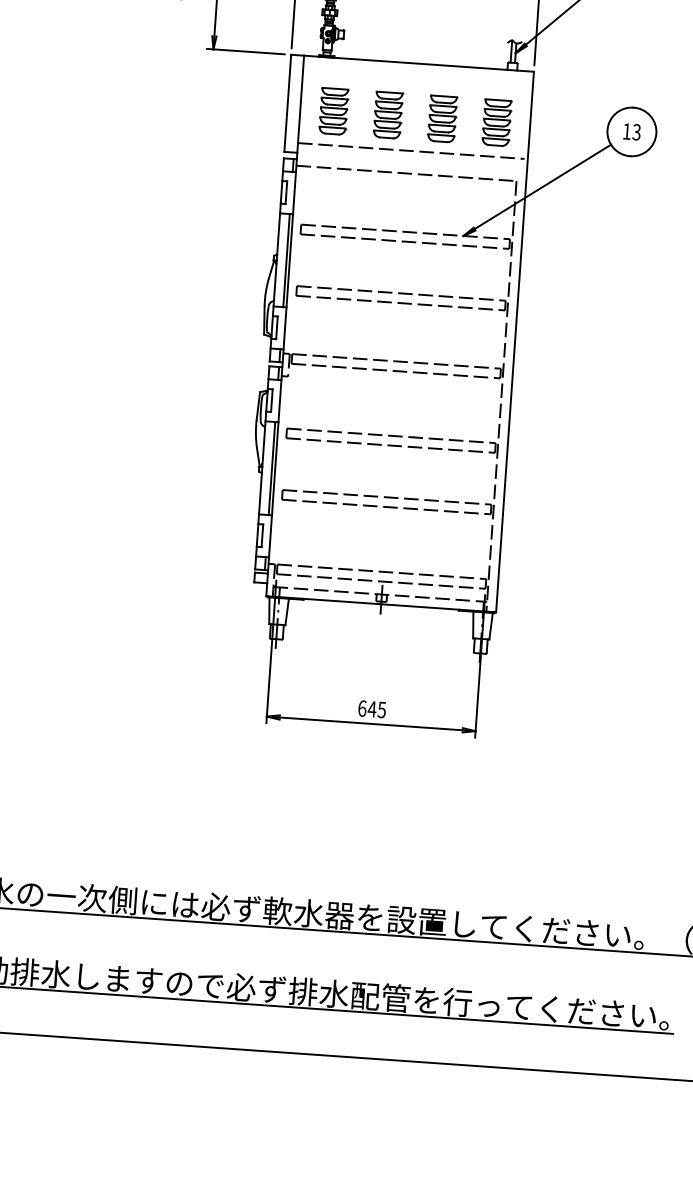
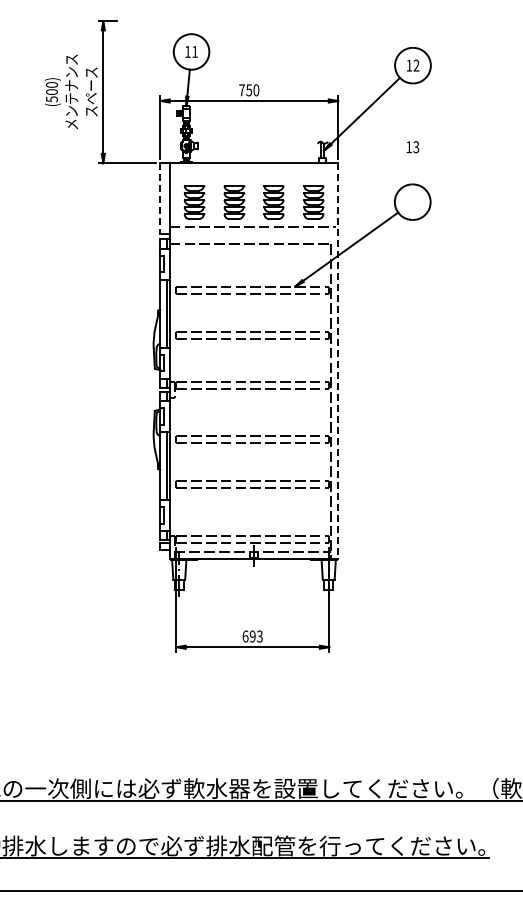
line: (288, 102) -> (160, 198), solid -> dashed
text: (631, 132) -> (412, 147), moved
line: (515, 342) -> (338, 361), solid -> dashed
text: (375, 709) -> (255, 636), 645 -> 693

